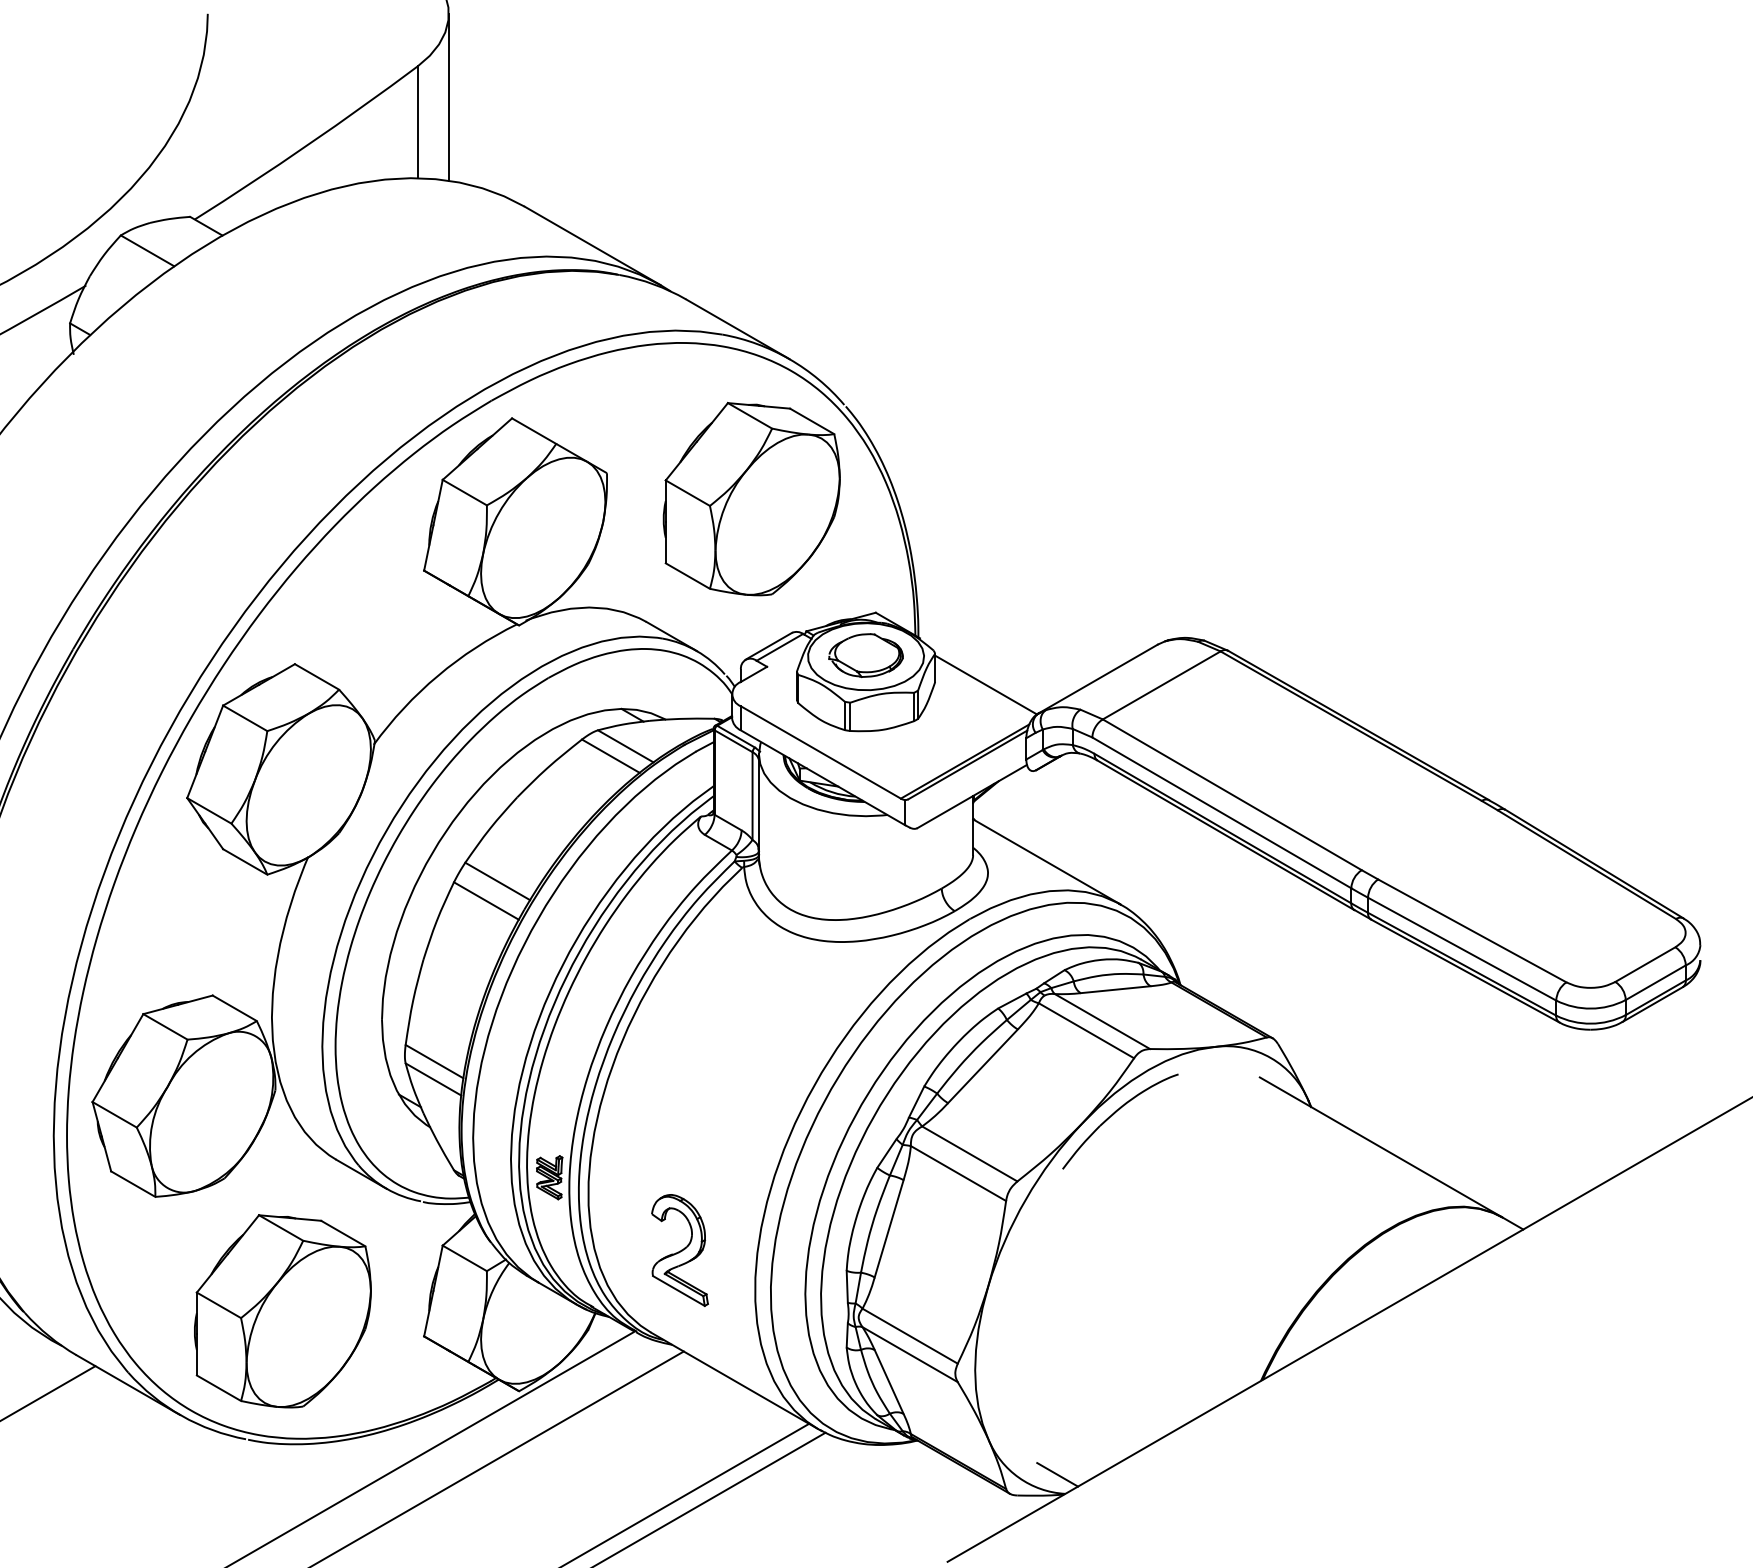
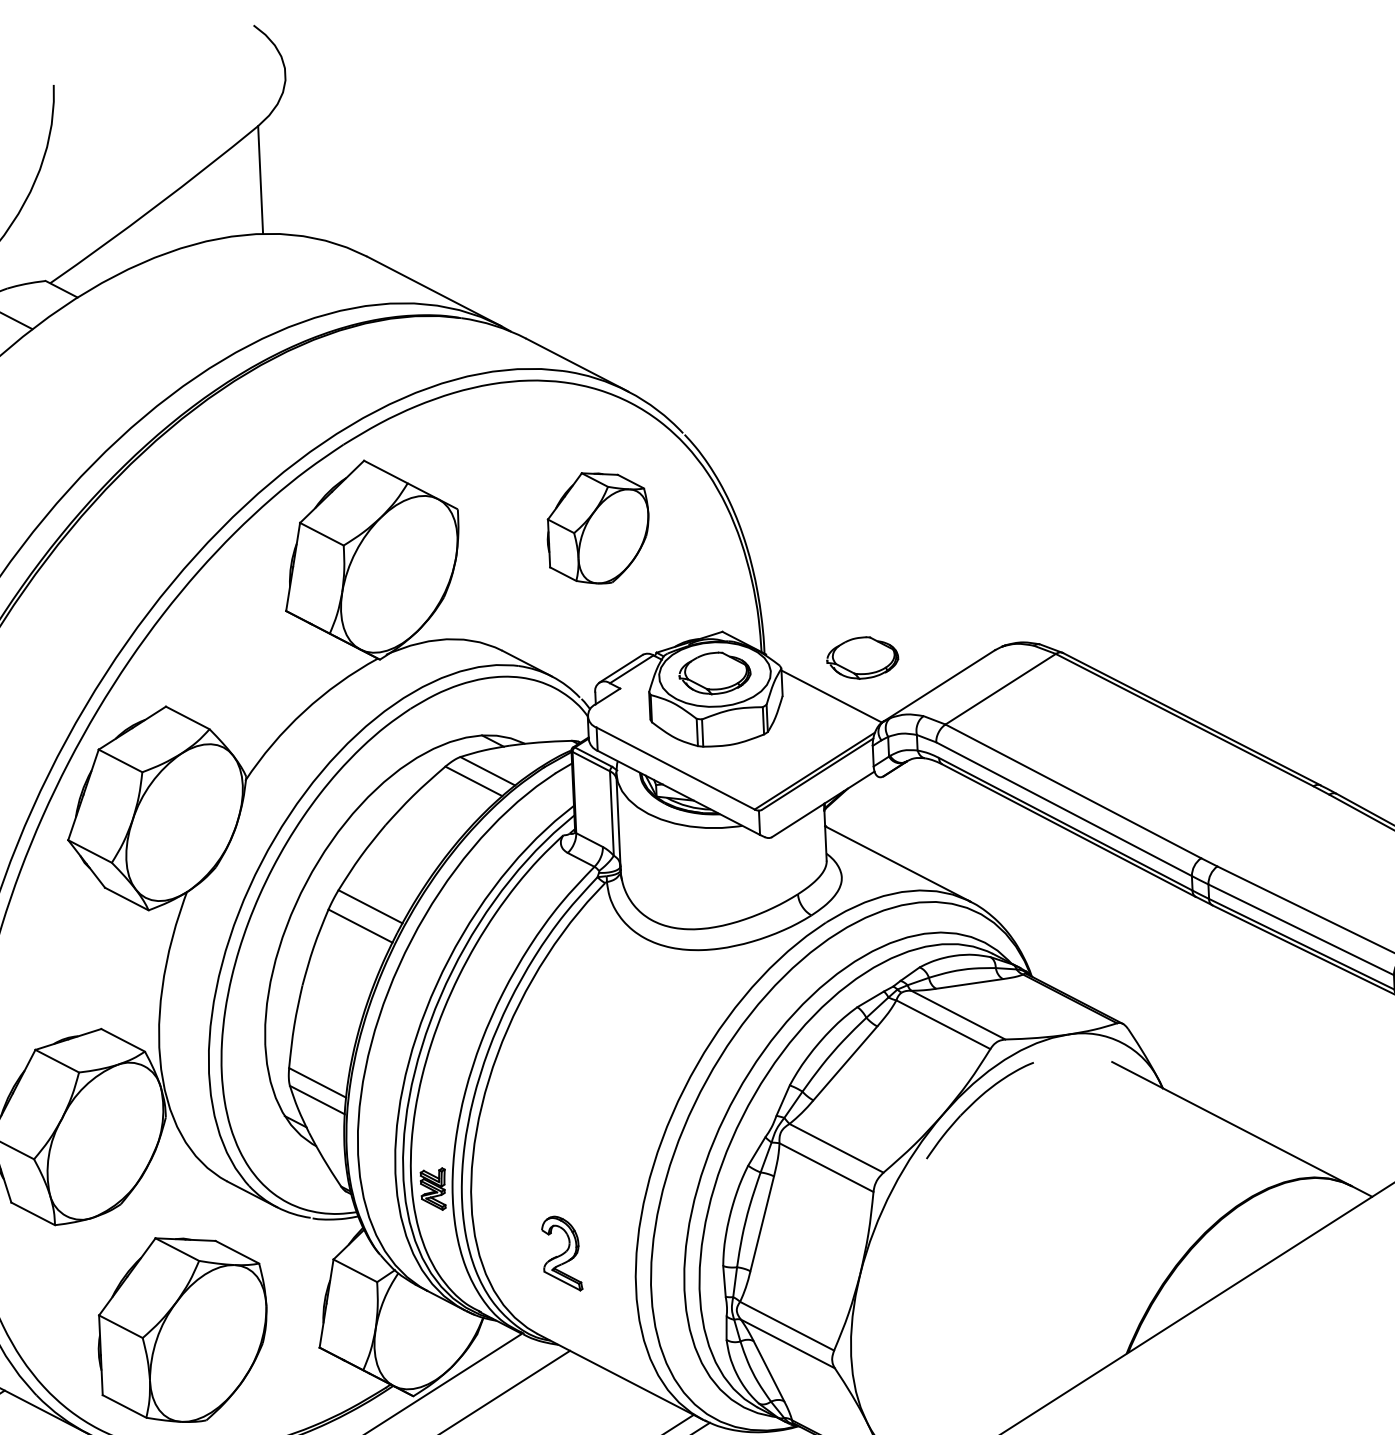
line: (448, 96) -> (288, 153), removed
part: (751, 499) -> (597, 528), size x0.6
part: (1019, 646) -> (862, 658), added
part: (679, 1250) -> (561, 1253), size x0.7

